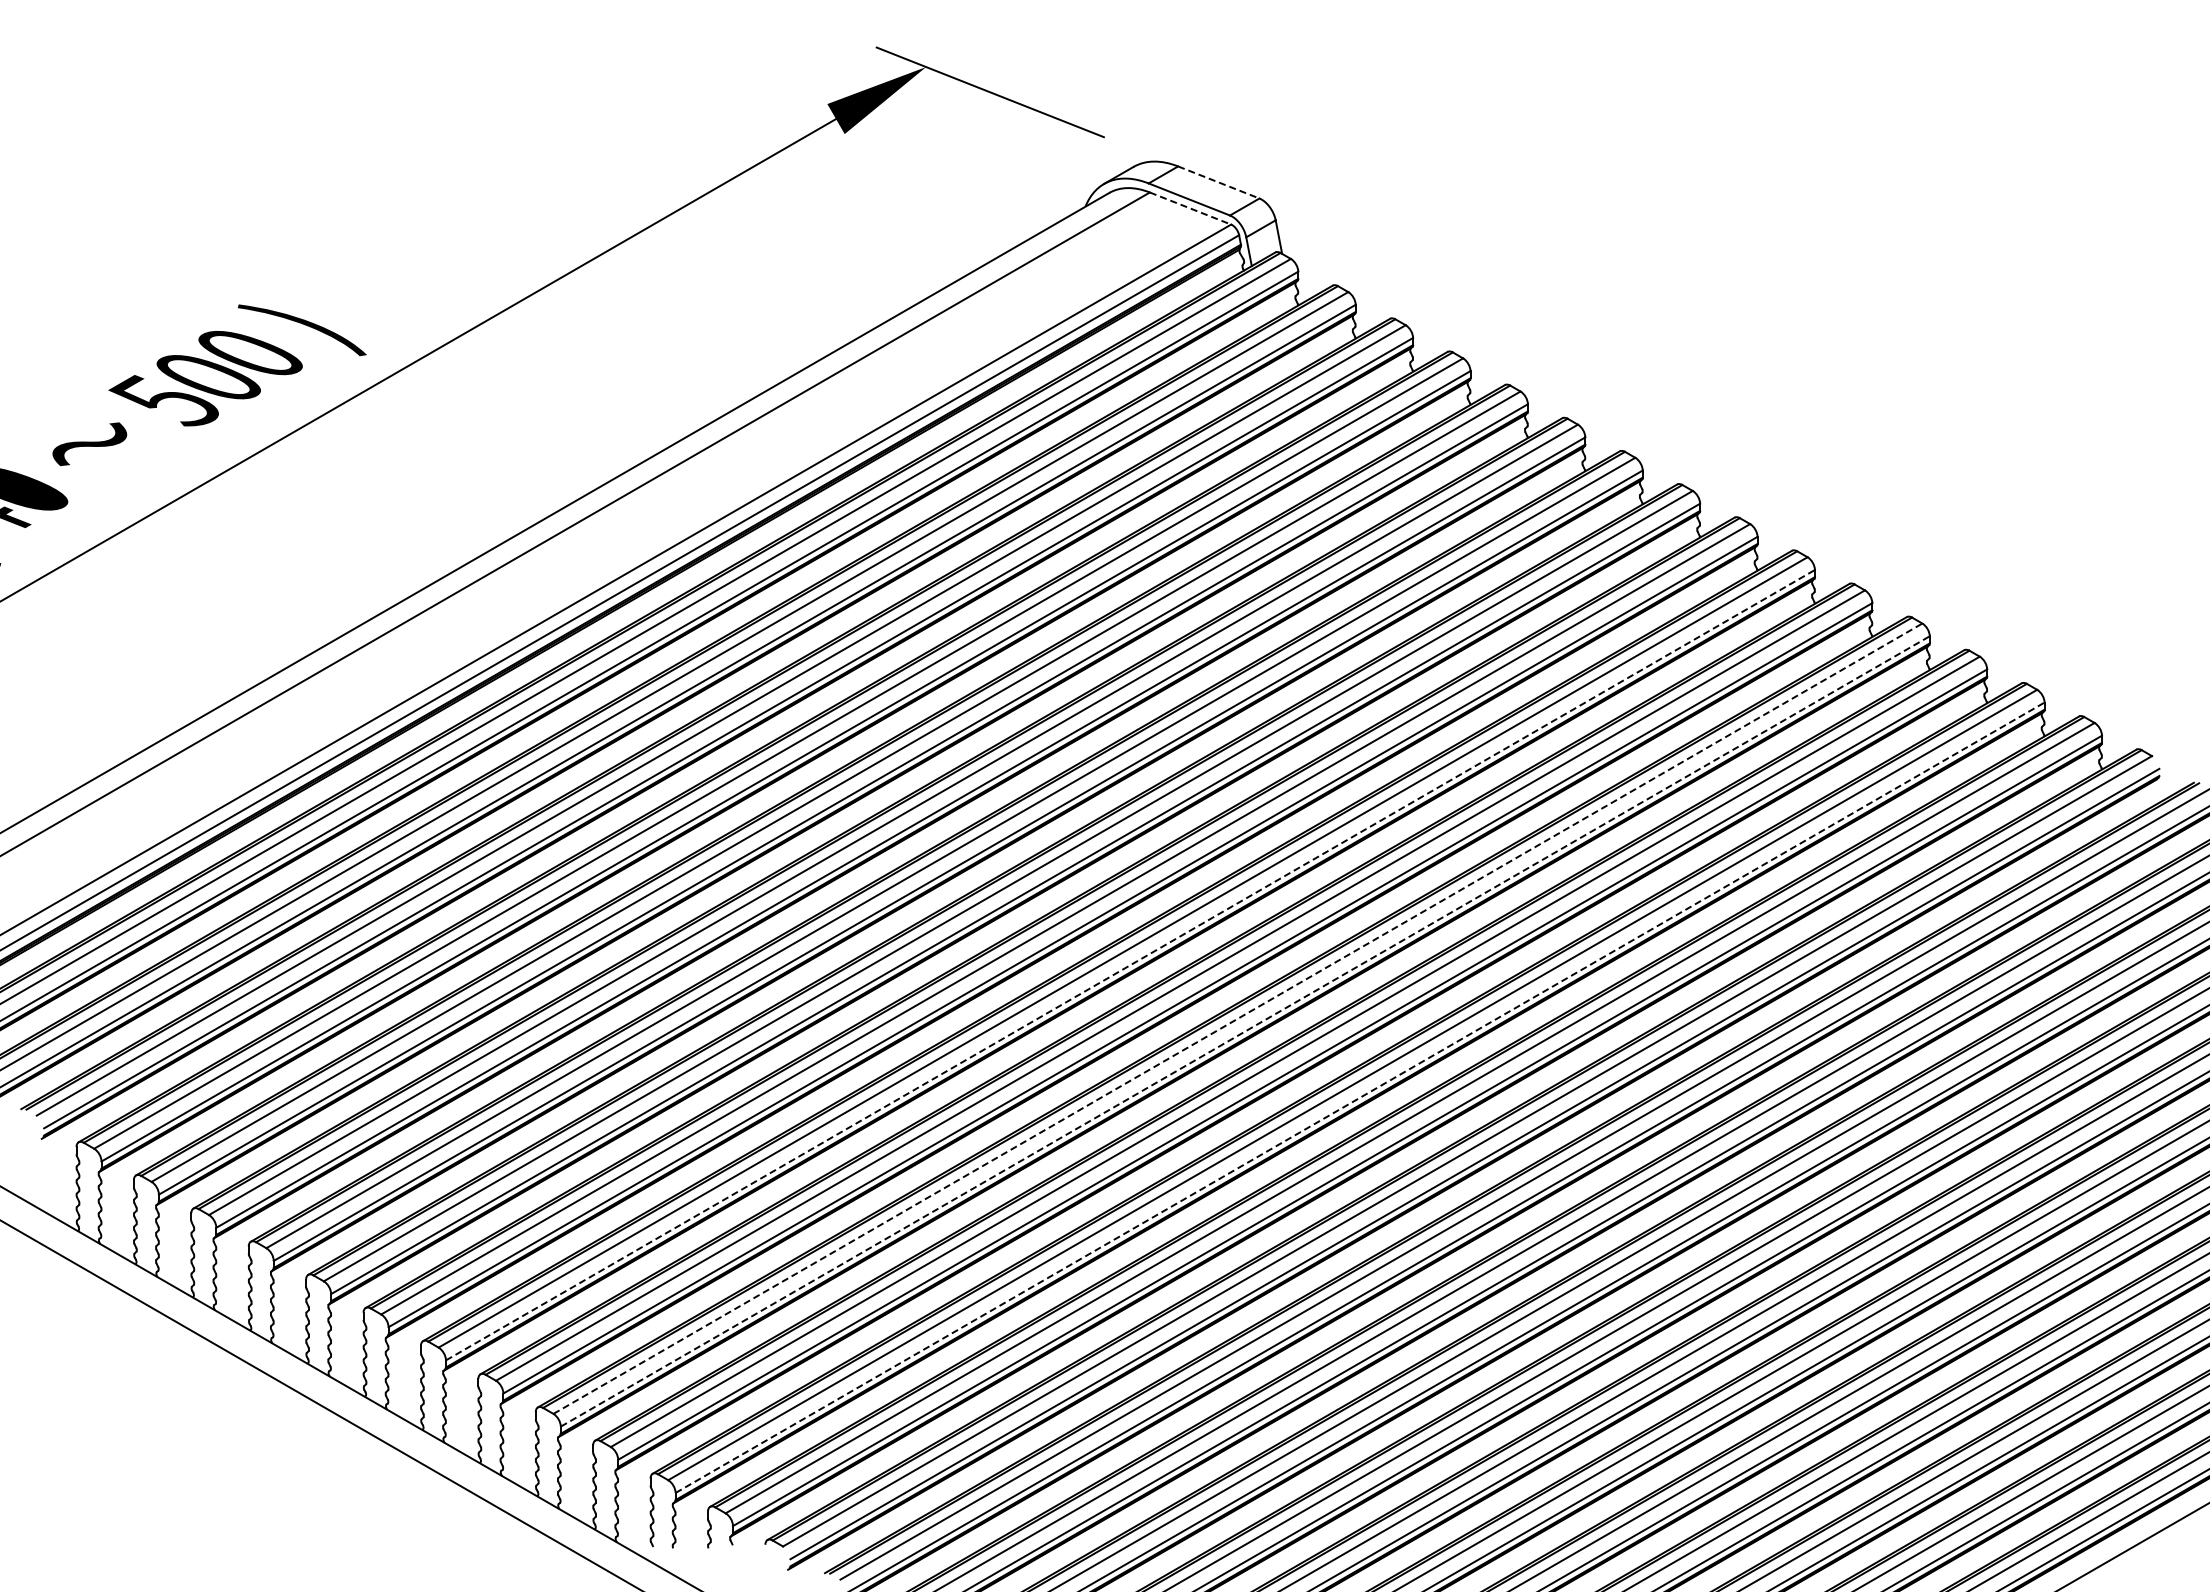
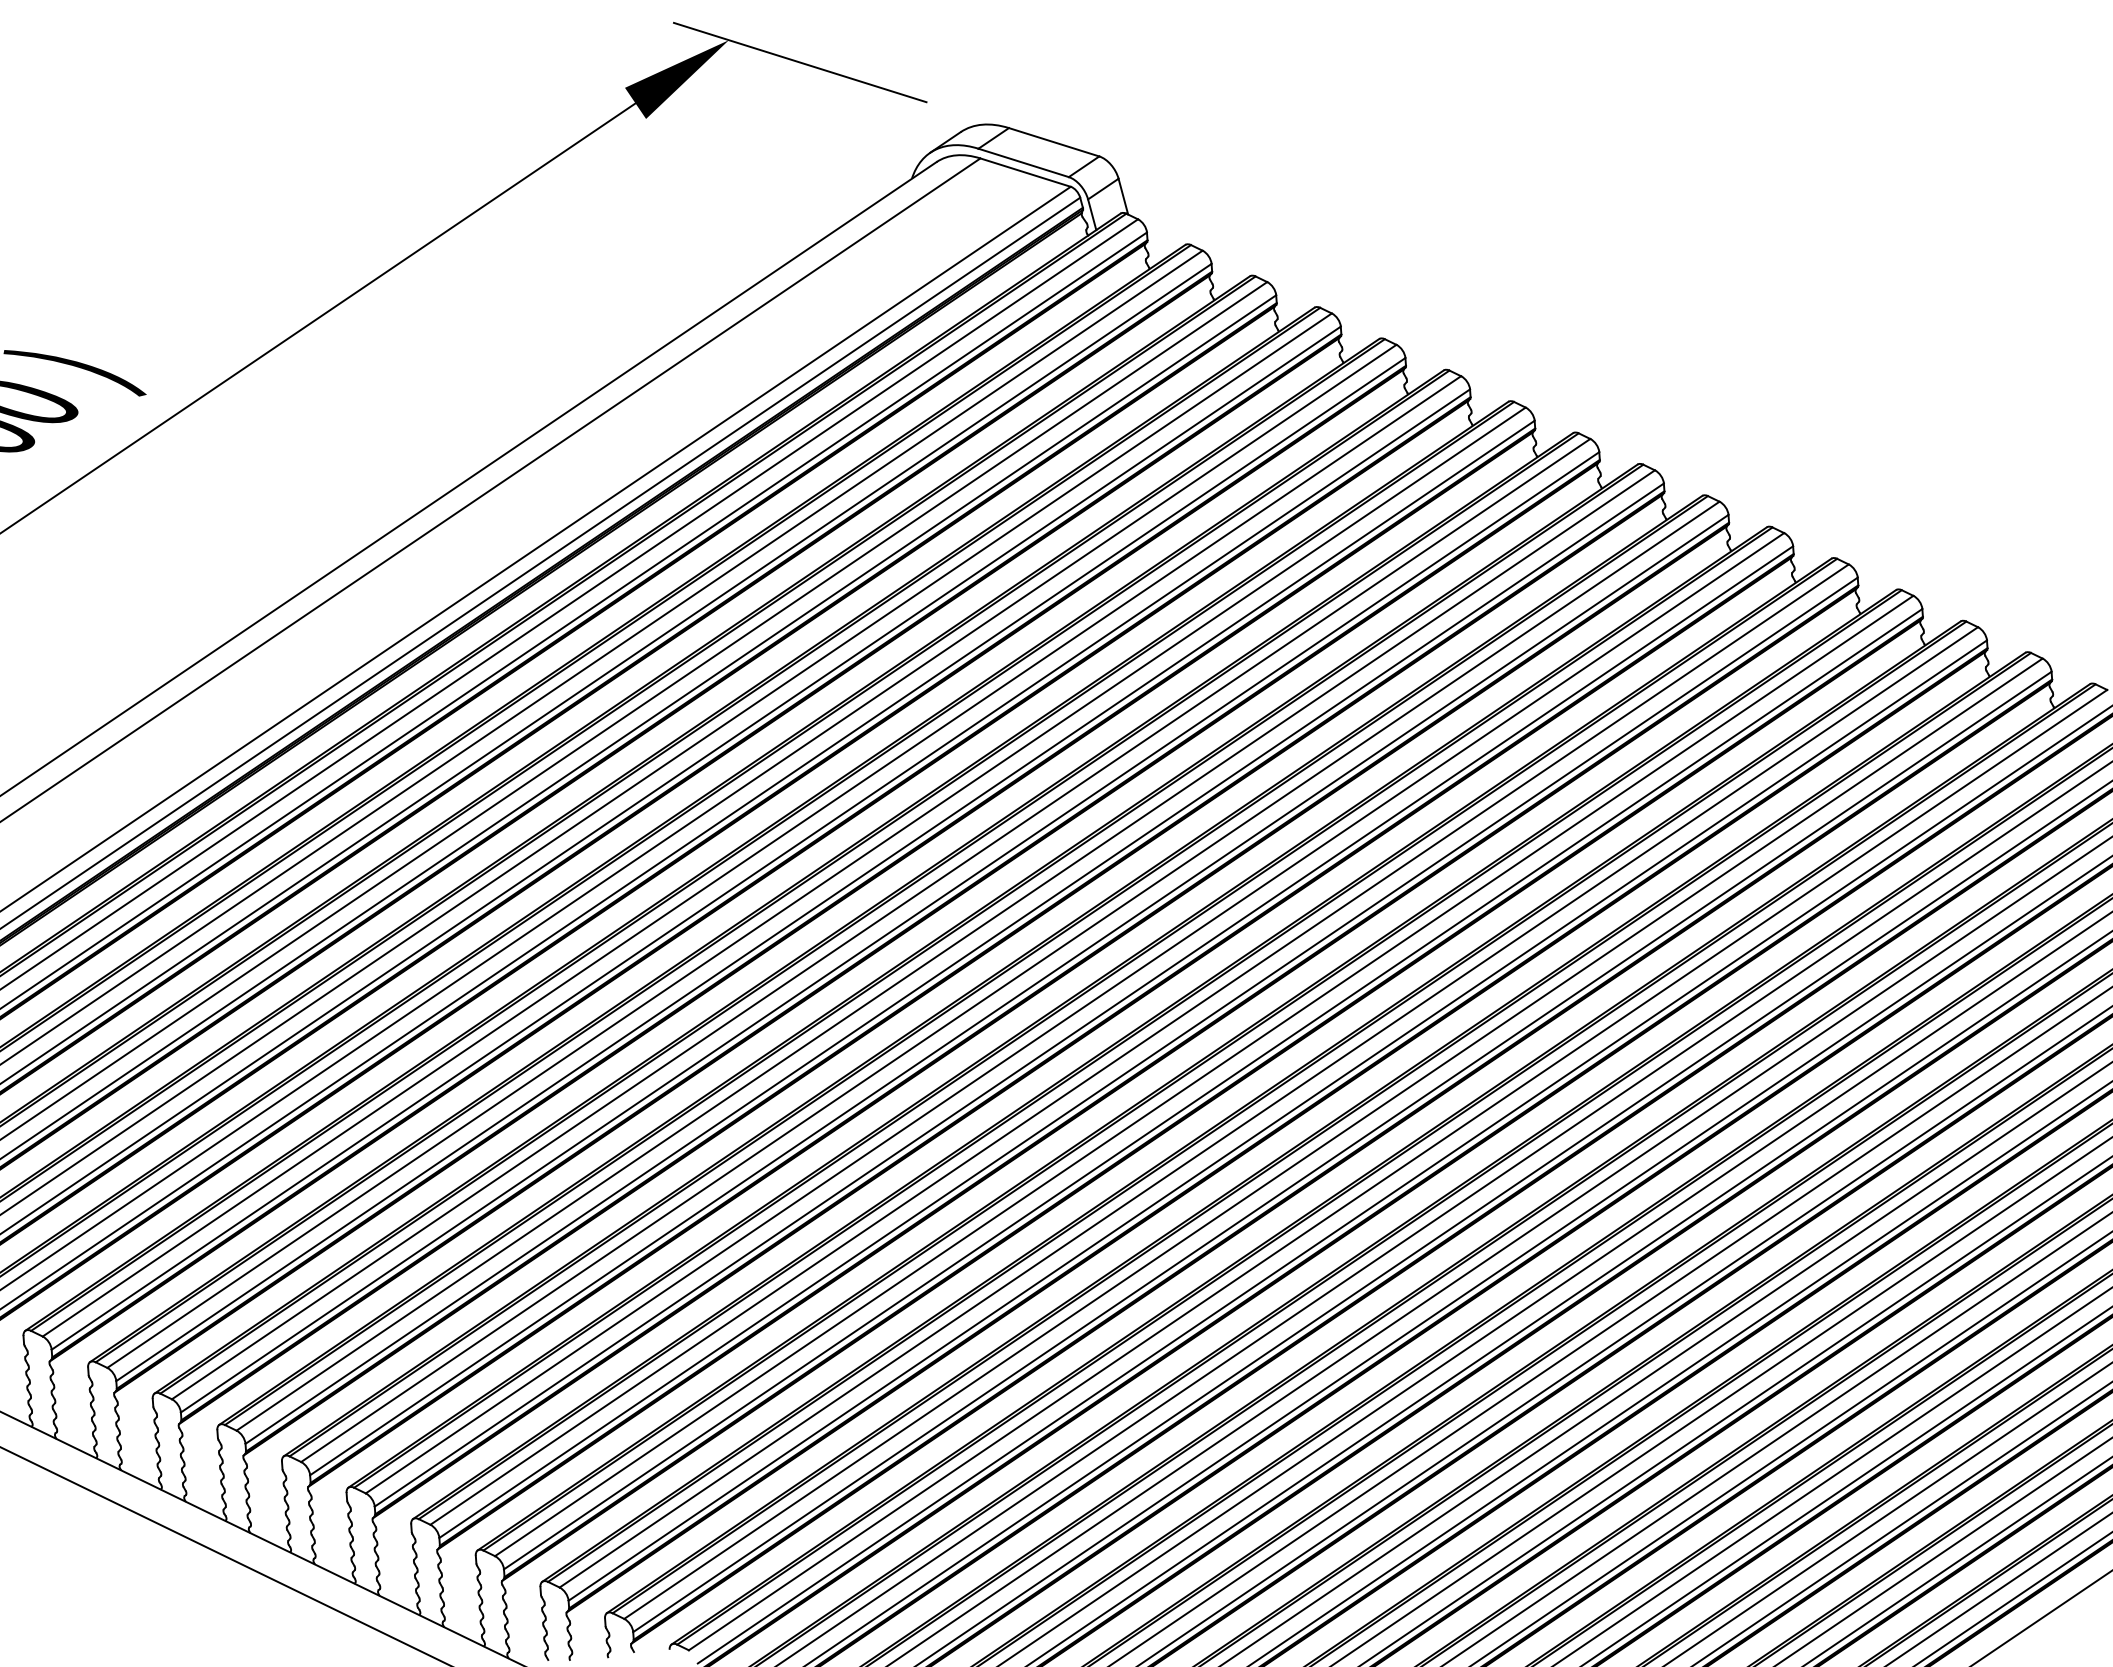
line: (1218, 182) -> (1053, 142), dashed -> solid
line: (1190, 208) -> (1025, 172), dashed -> solid
line: (1130, 964) -> (1019, 994), dashed -> solid
line: (1238, 1018) -> (1140, 1044), dashed -> solid
line: (1245, 1031) -> (1148, 1057), dashed -> solid
line: (1360, 1097) -> (1278, 1120), dashed -> solid

